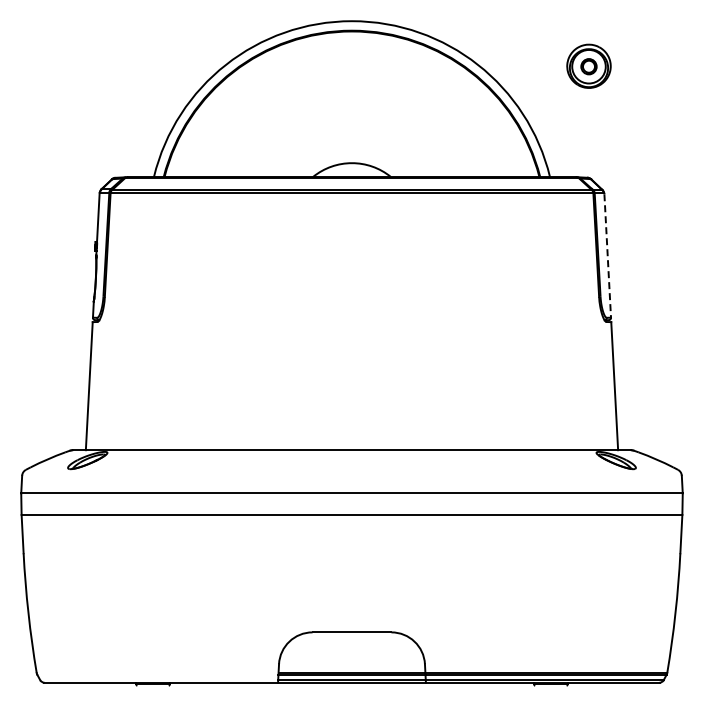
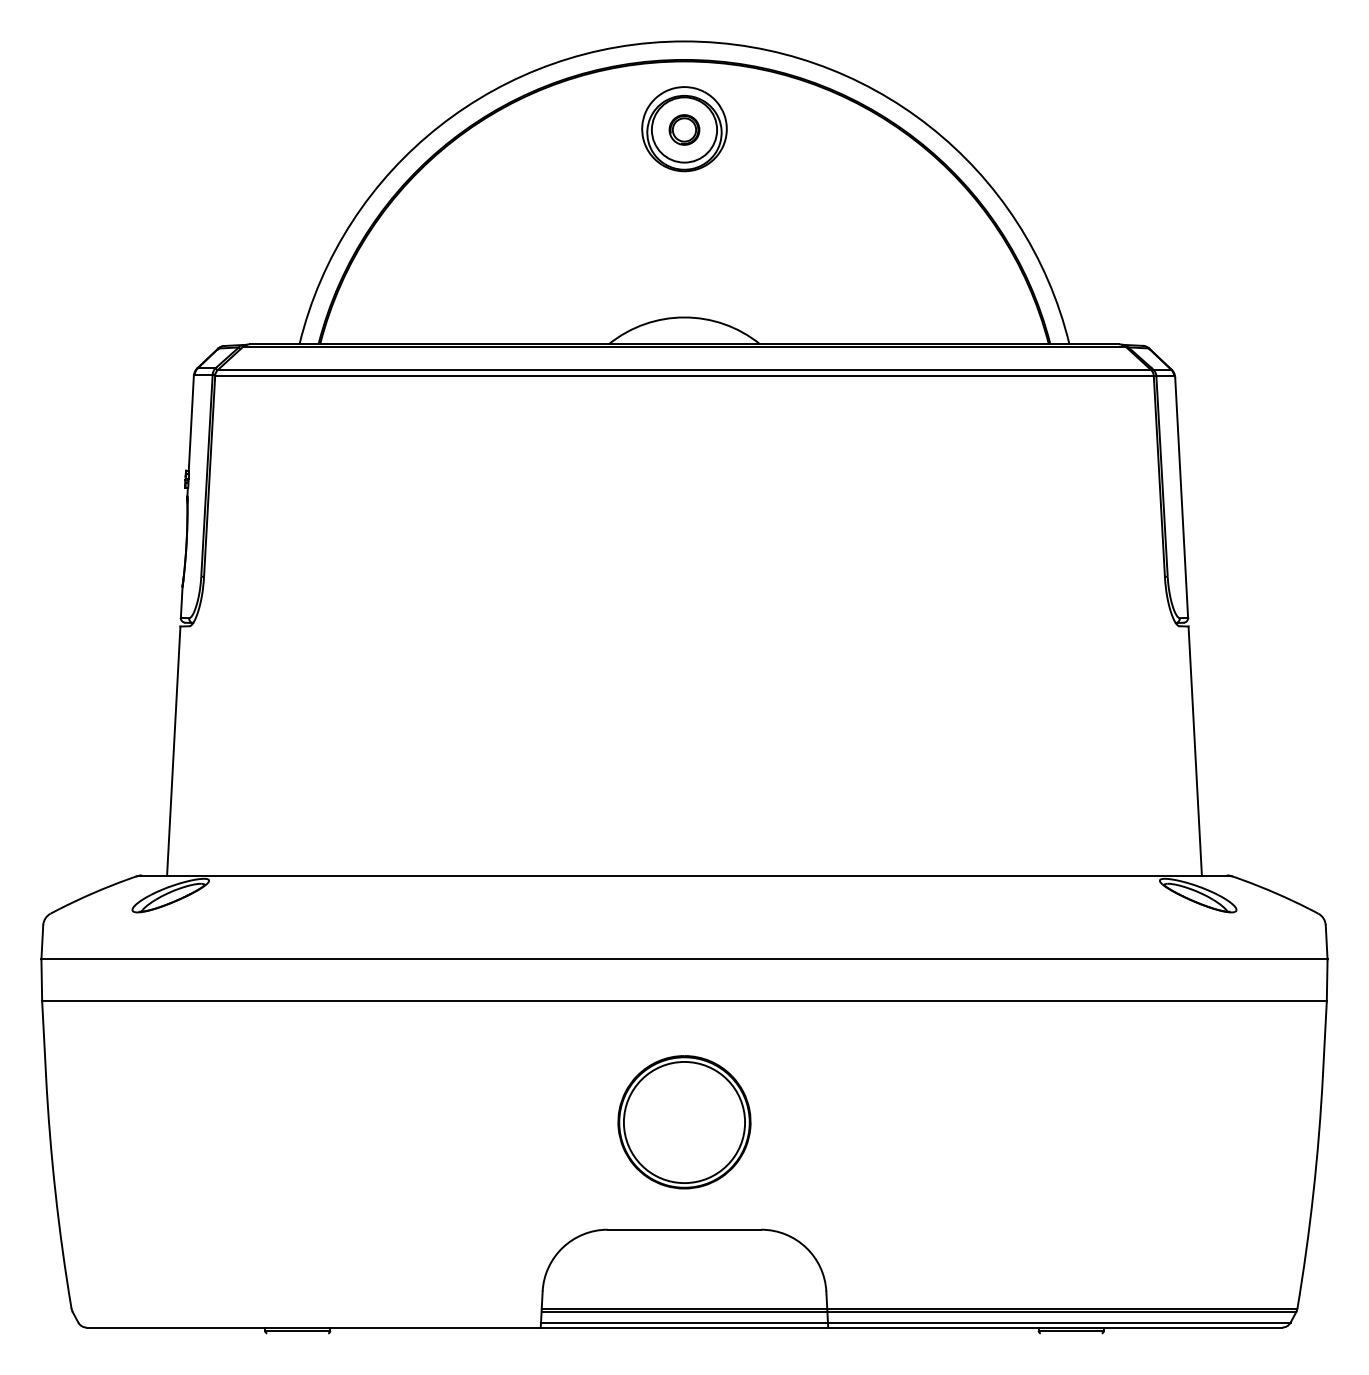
part: (588, 65) -> (683, 127), moved
line: (607, 255) -> (1181, 496), dashed -> solid
part: (351, 577) -> (683, 1123), added

